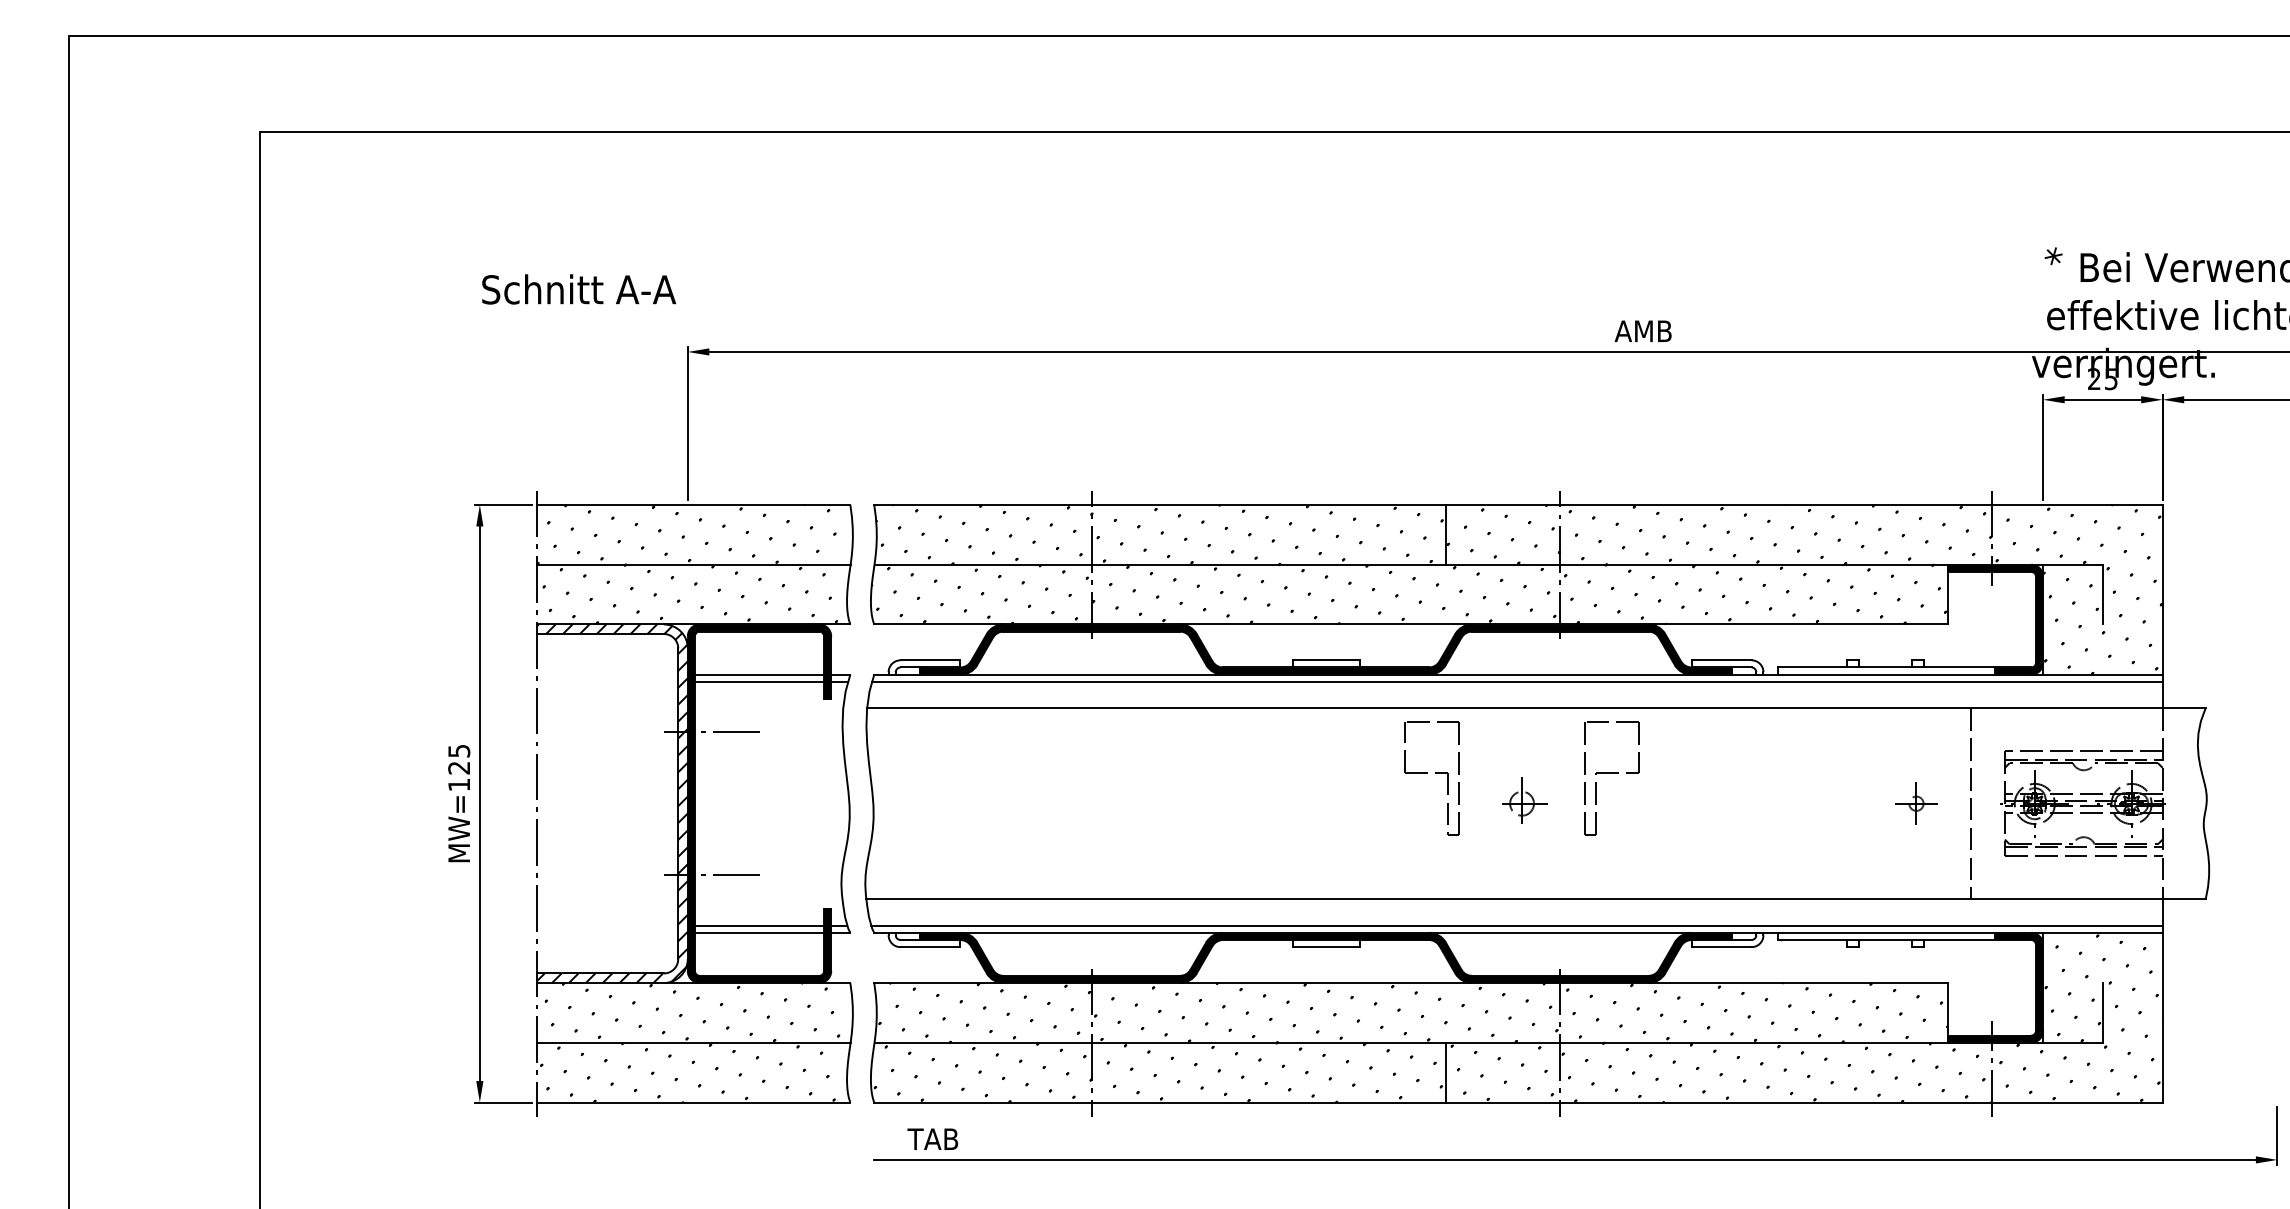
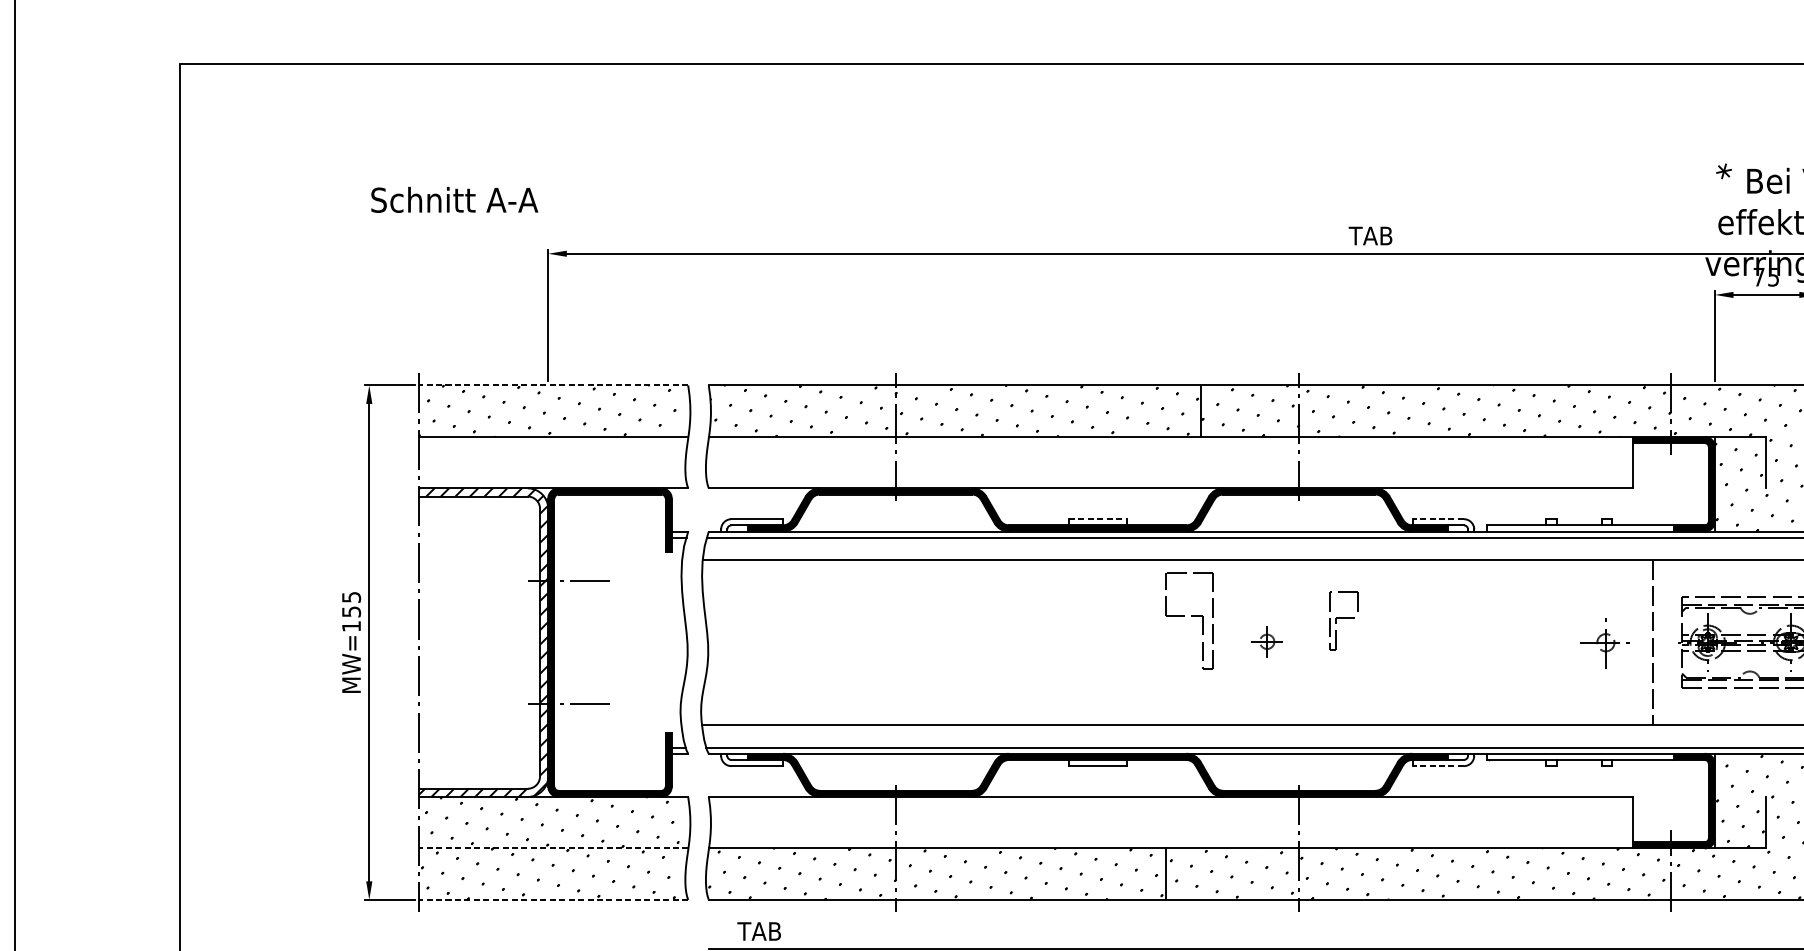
text: (1642, 331) -> (1370, 236), AMB -> TAB
text: (2094, 378) -> (1759, 276), 25 -> 75
line: (693, 504) -> (553, 385), solid -> dashed
hatch: (689, 594) -> (549, 462), removed
hatch: (1408, 594) -> (1168, 462), removed
line: (1326, 660) -> (1098, 519), solid -> dashed
line: (1721, 660) -> (1438, 519), solid -> dashed
line: (759, 674) -> (610, 531), removed
line: (759, 681) -> (610, 537), removed
text: (459, 768) -> (351, 612), MW=125 -> MW=155
part: (1611, 778) -> (1343, 620), size x0.6
part: (1524, 800) -> (1268, 639), size x0.7
part: (1916, 803) -> (1605, 642), size x1.4
line: (759, 925) -> (610, 747), removed
line: (759, 932) -> (610, 753), removed
line: (1721, 947) -> (1438, 766), solid -> dashed
hatch: (1412, 1012) -> (1172, 822), removed
line: (693, 1042) -> (553, 848), solid -> dashed
line: (1445, 1072) -> (1166, 874), moved
line: (693, 1102) -> (553, 899), solid -> dashed

